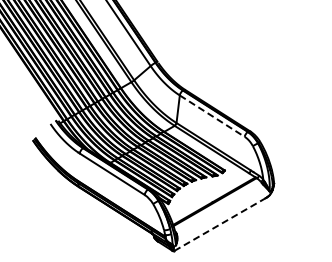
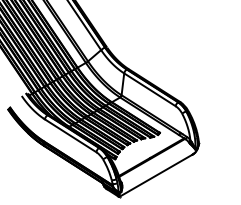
line: (212, 116) -> (150, 90), dashed -> solid
line: (220, 224) -> (156, 175), dashed -> solid

